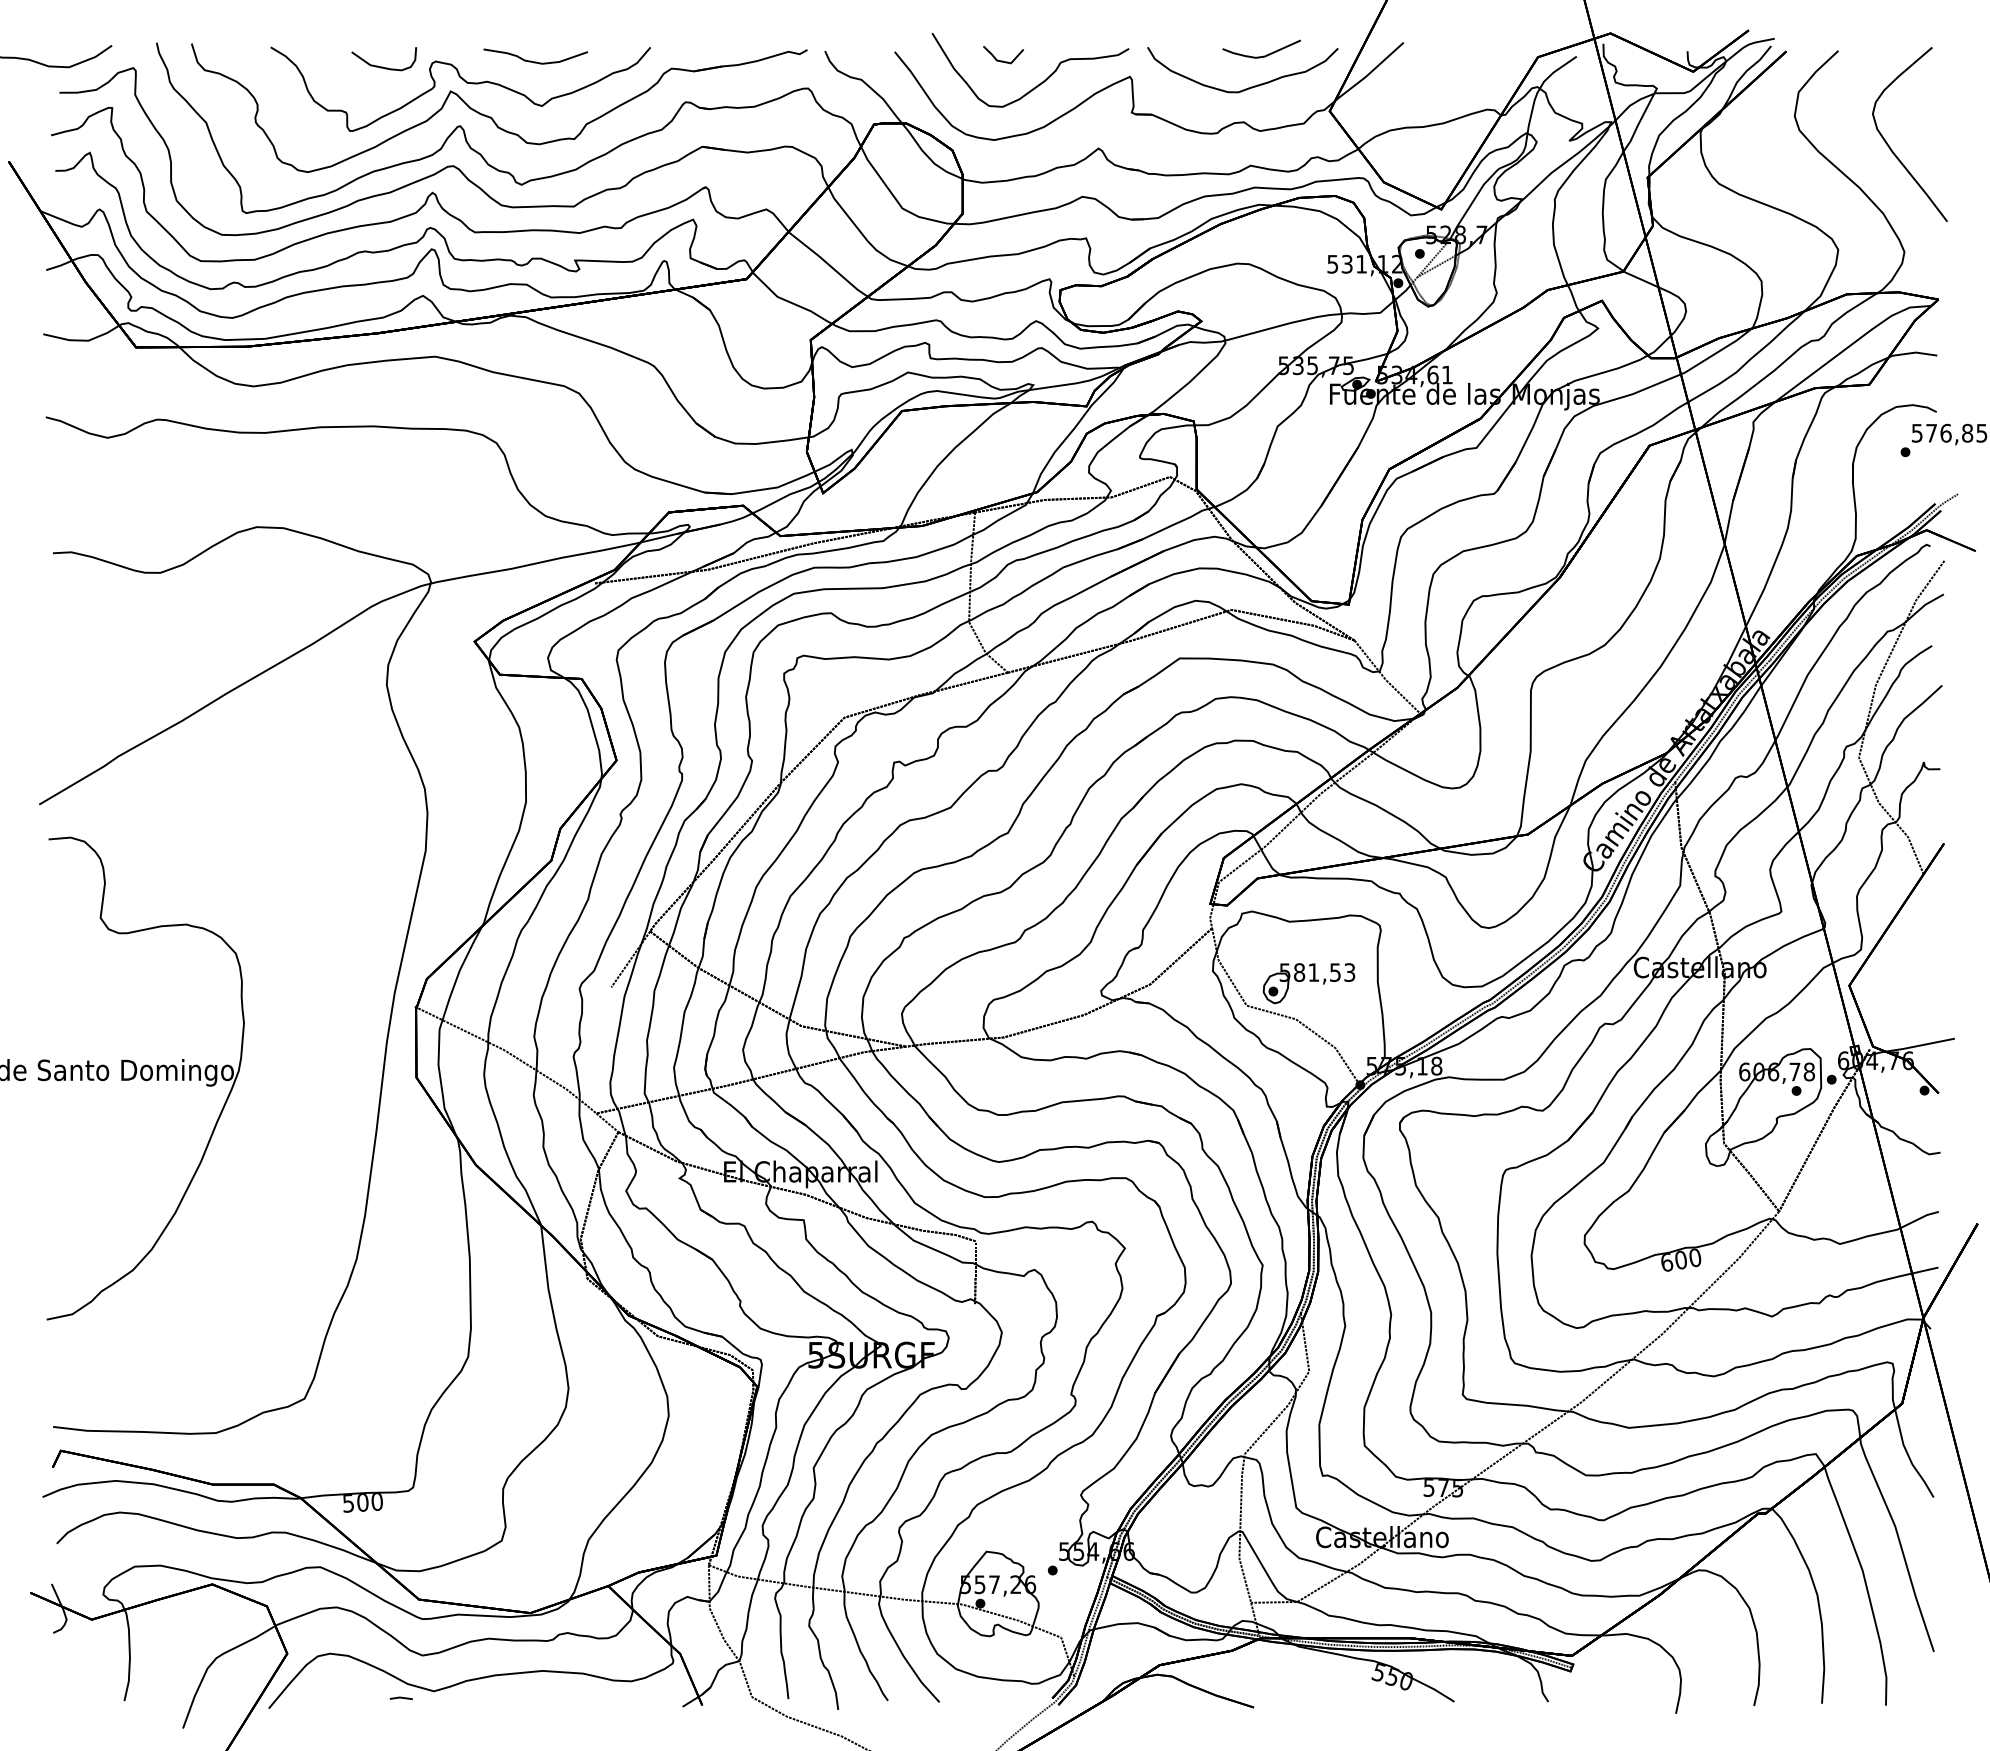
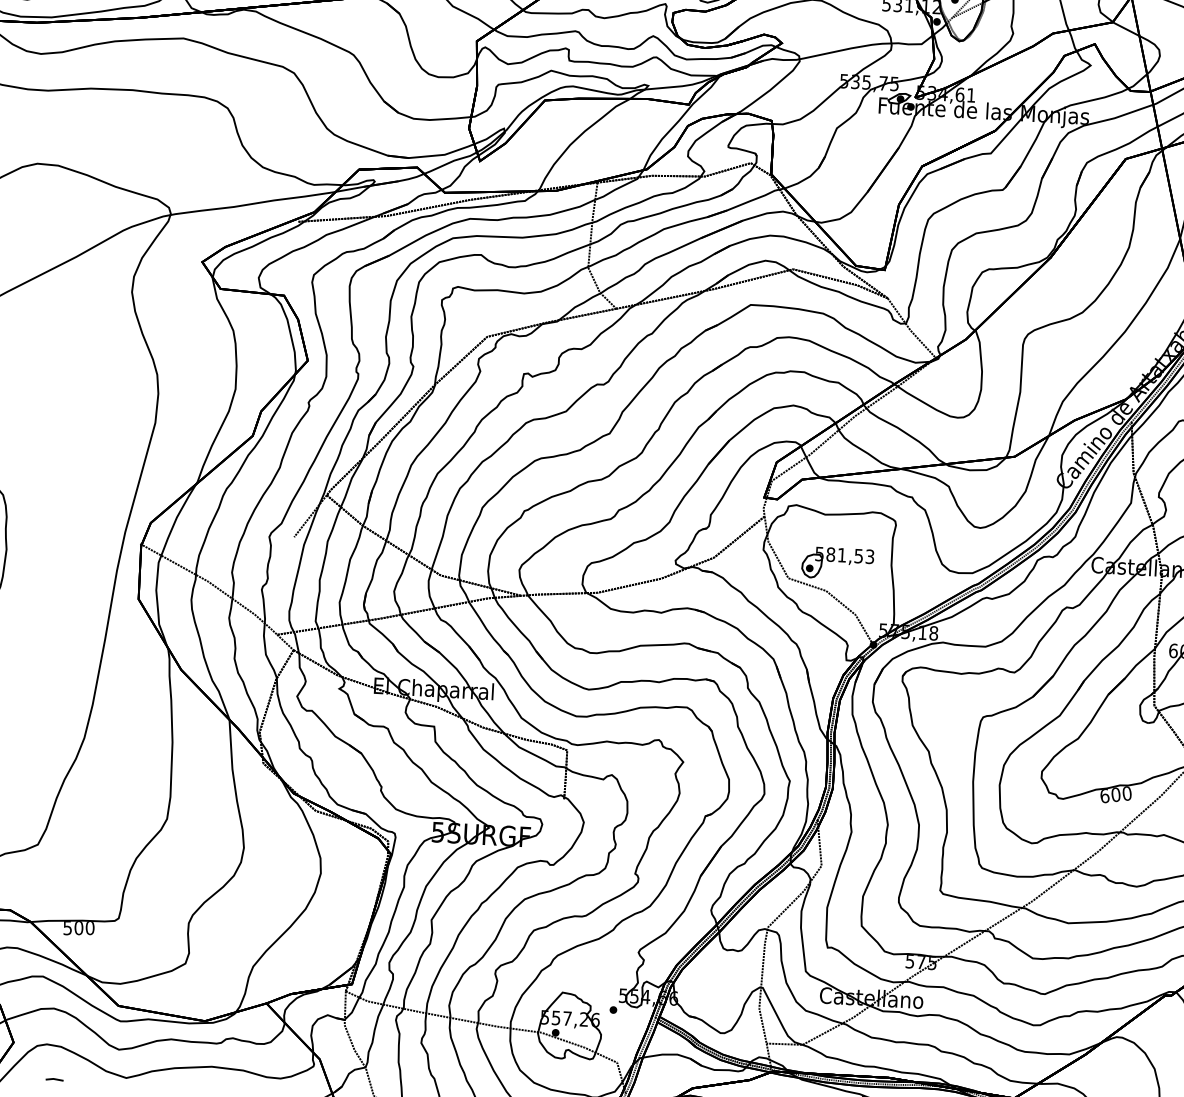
line: (400, 1697) -> (54, 1078), moved

